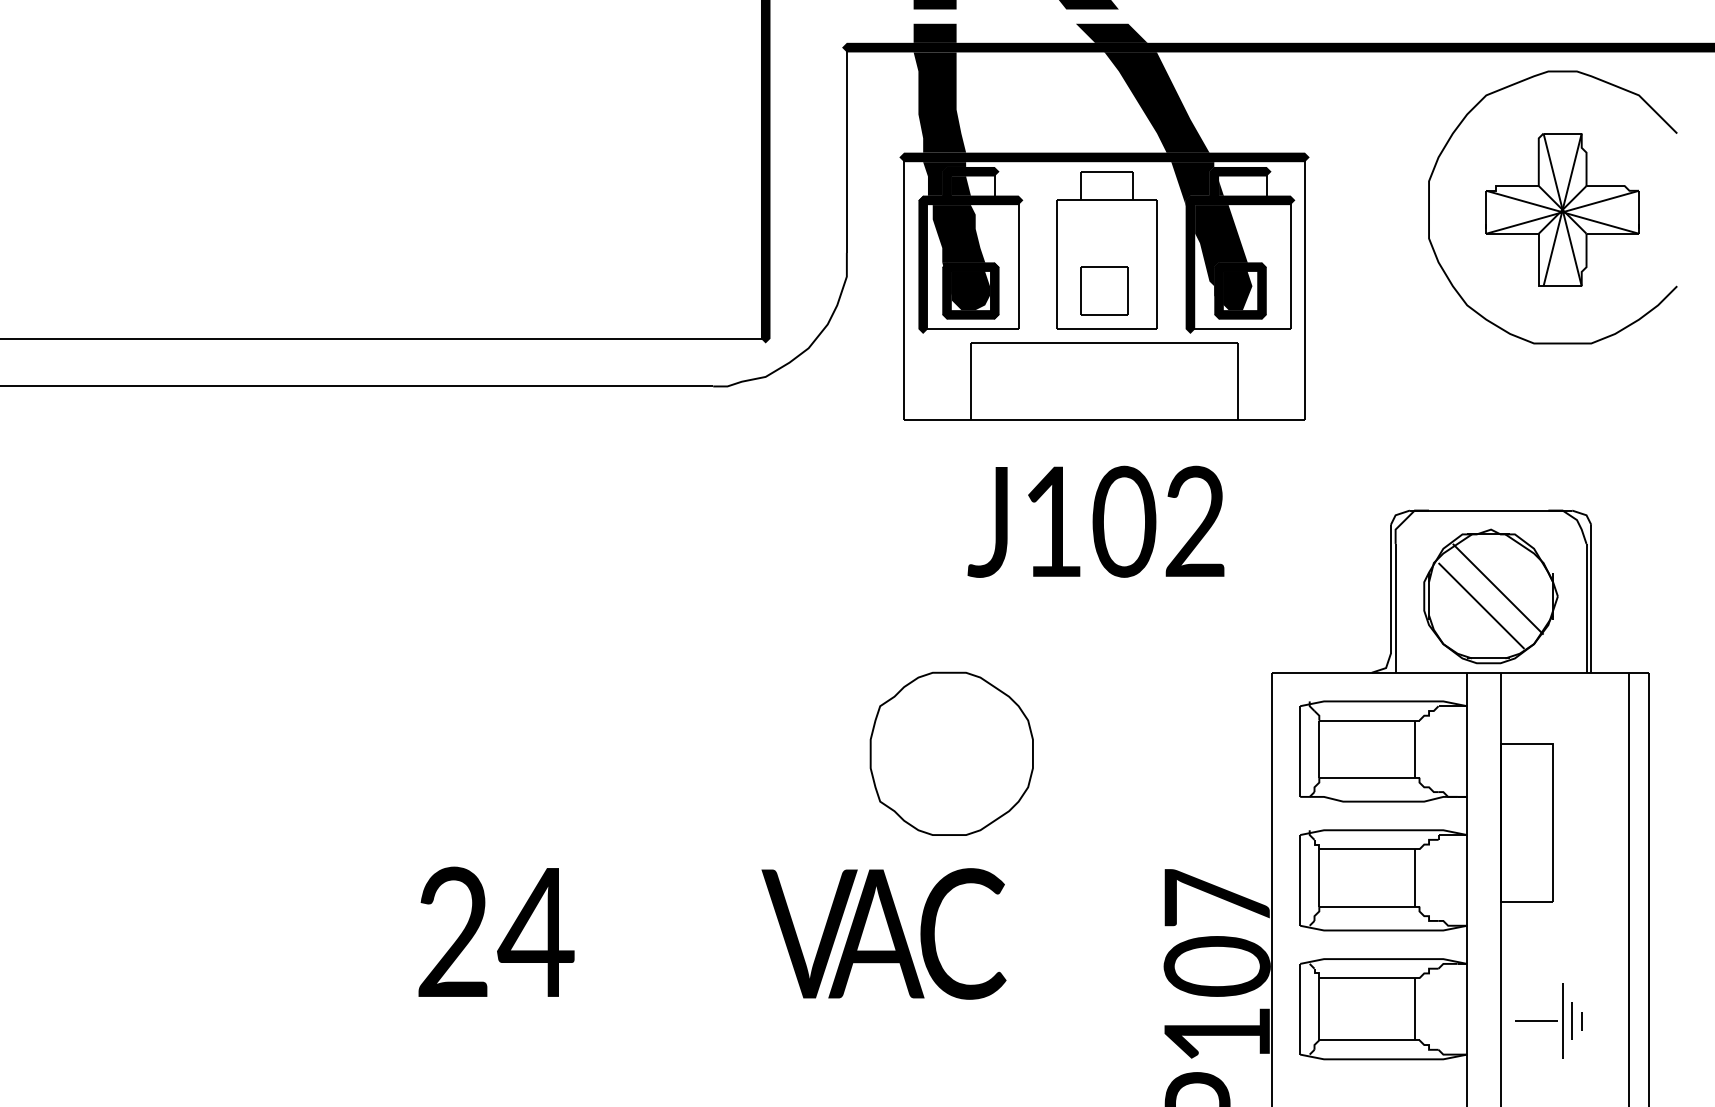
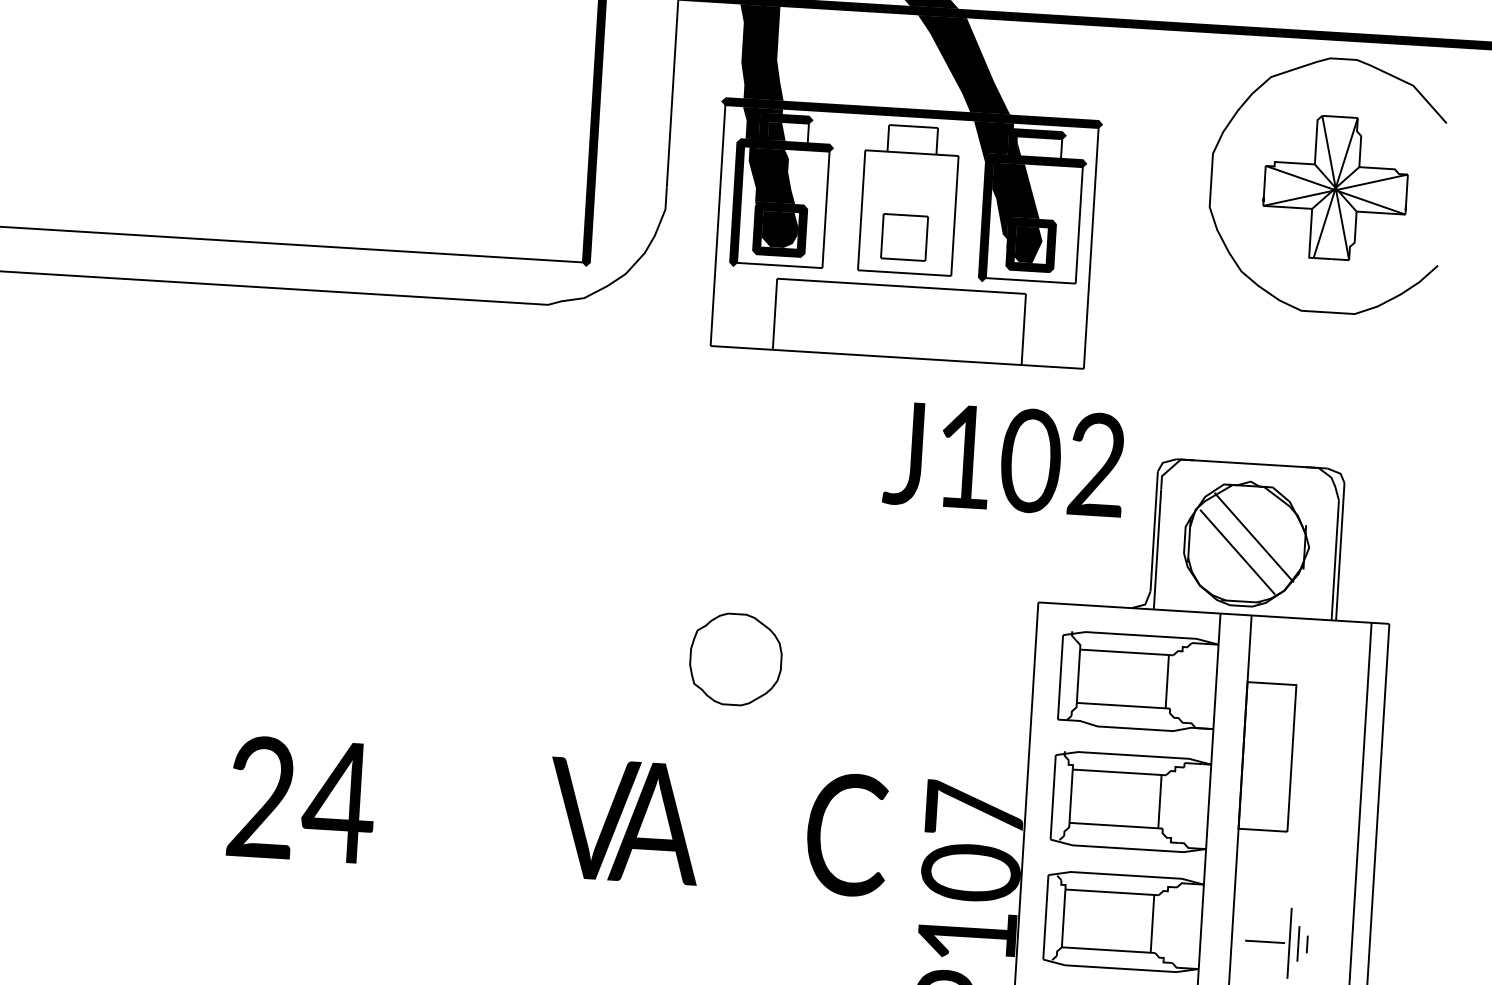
text: (1095, 521) -> (1004, 458), moved
part: (951, 753) -> (735, 659), size x0.6
text: (963, 933) -> (847, 834), moved

